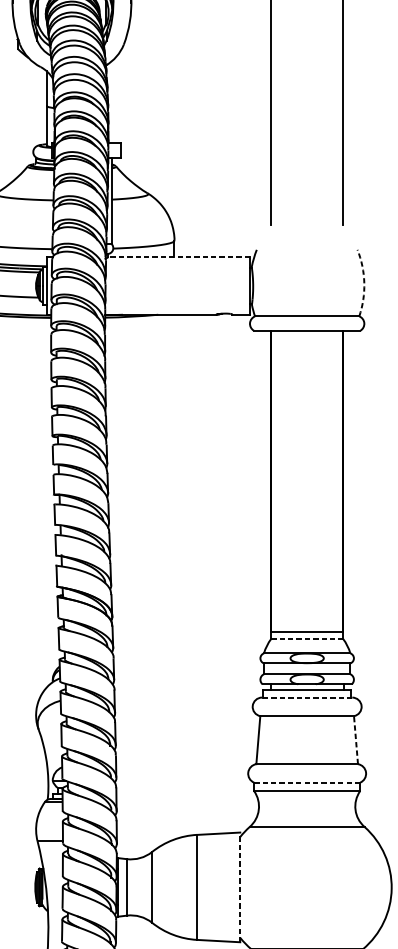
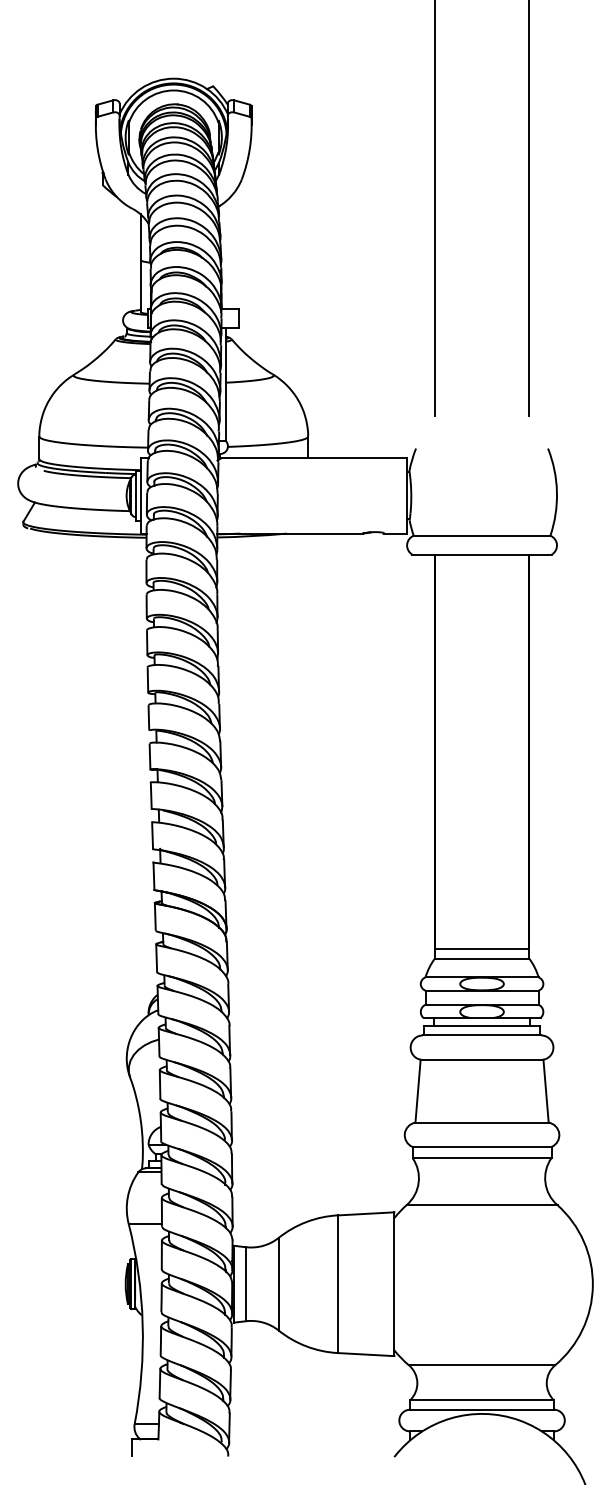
line: (178, 257) -> (313, 458), dashed -> solid
arc: (363, 282) -> (556, 491), dashed -> solid
line: (307, 638) -> (482, 958), dashed -> solid
line: (306, 697) -> (481, 1035), dashed -> solid
line: (356, 740) -> (546, 1091), dashed -> solid
line: (307, 782) -> (482, 1146), dashed -> solid
line: (240, 887) -> (394, 1284), dashed -> solid

